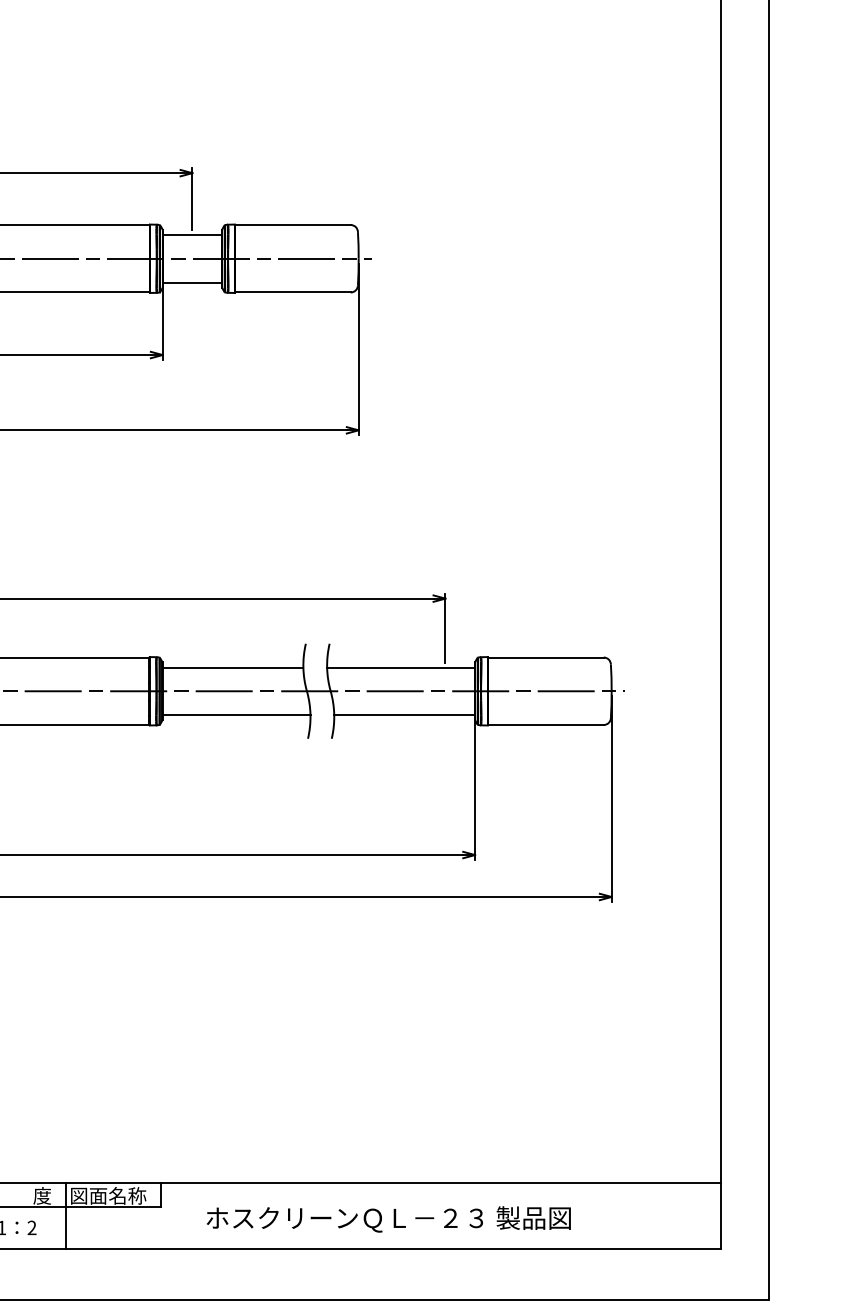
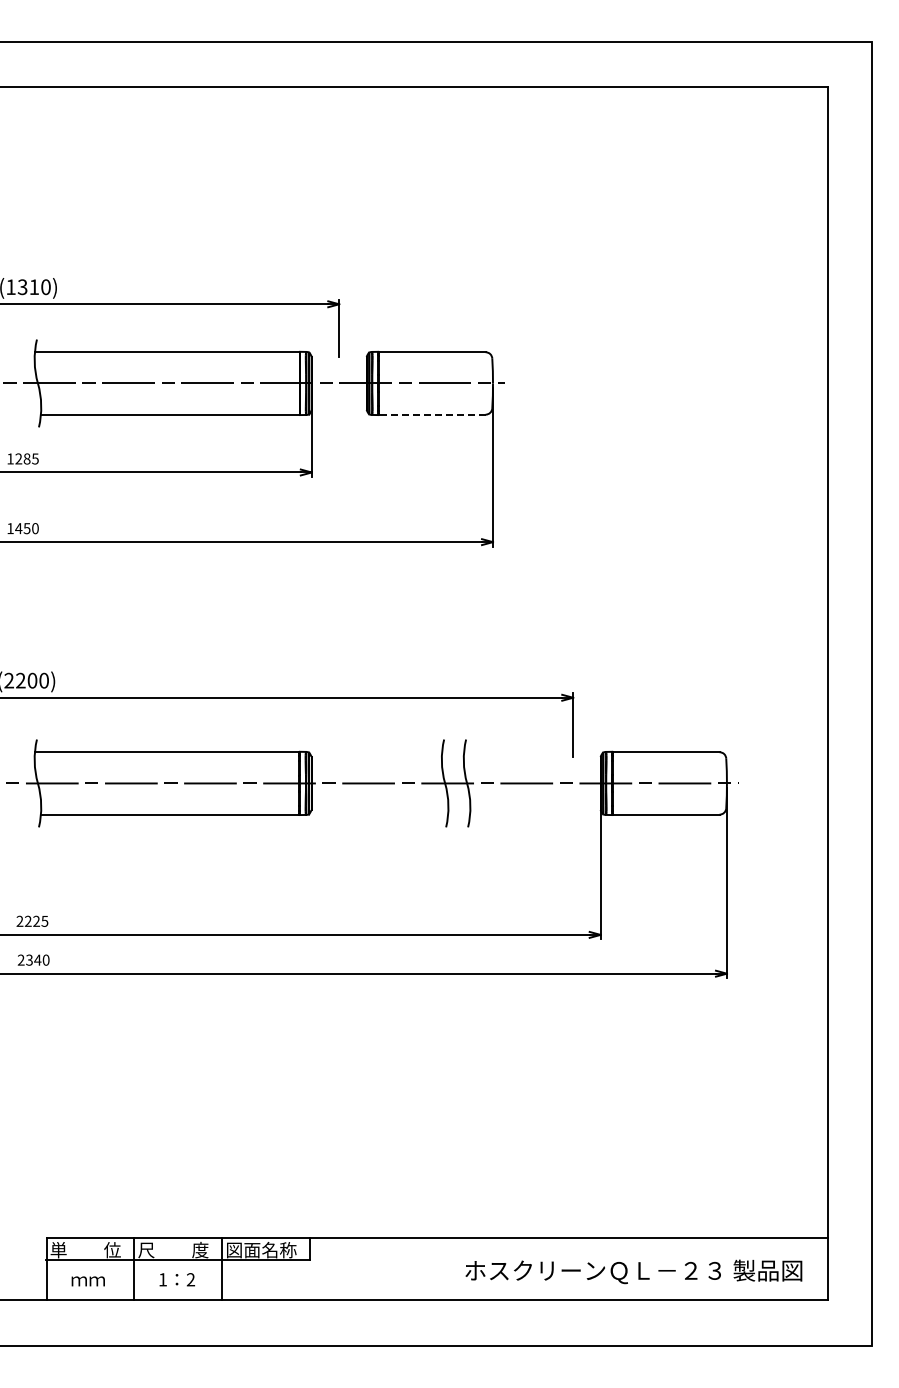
line: (191, 235) -> (338, 361), removed
line: (191, 282) -> (338, 405), removed
line: (292, 292) -> (431, 414), solid -> dashed
line: (232, 667) -> (376, 761), removed
line: (400, 667) -> (531, 761), removed
line: (235, 715) -> (379, 805), removed
line: (404, 715) -> (535, 805), removed
text: (388, 1219) -> (633, 1271), moved

